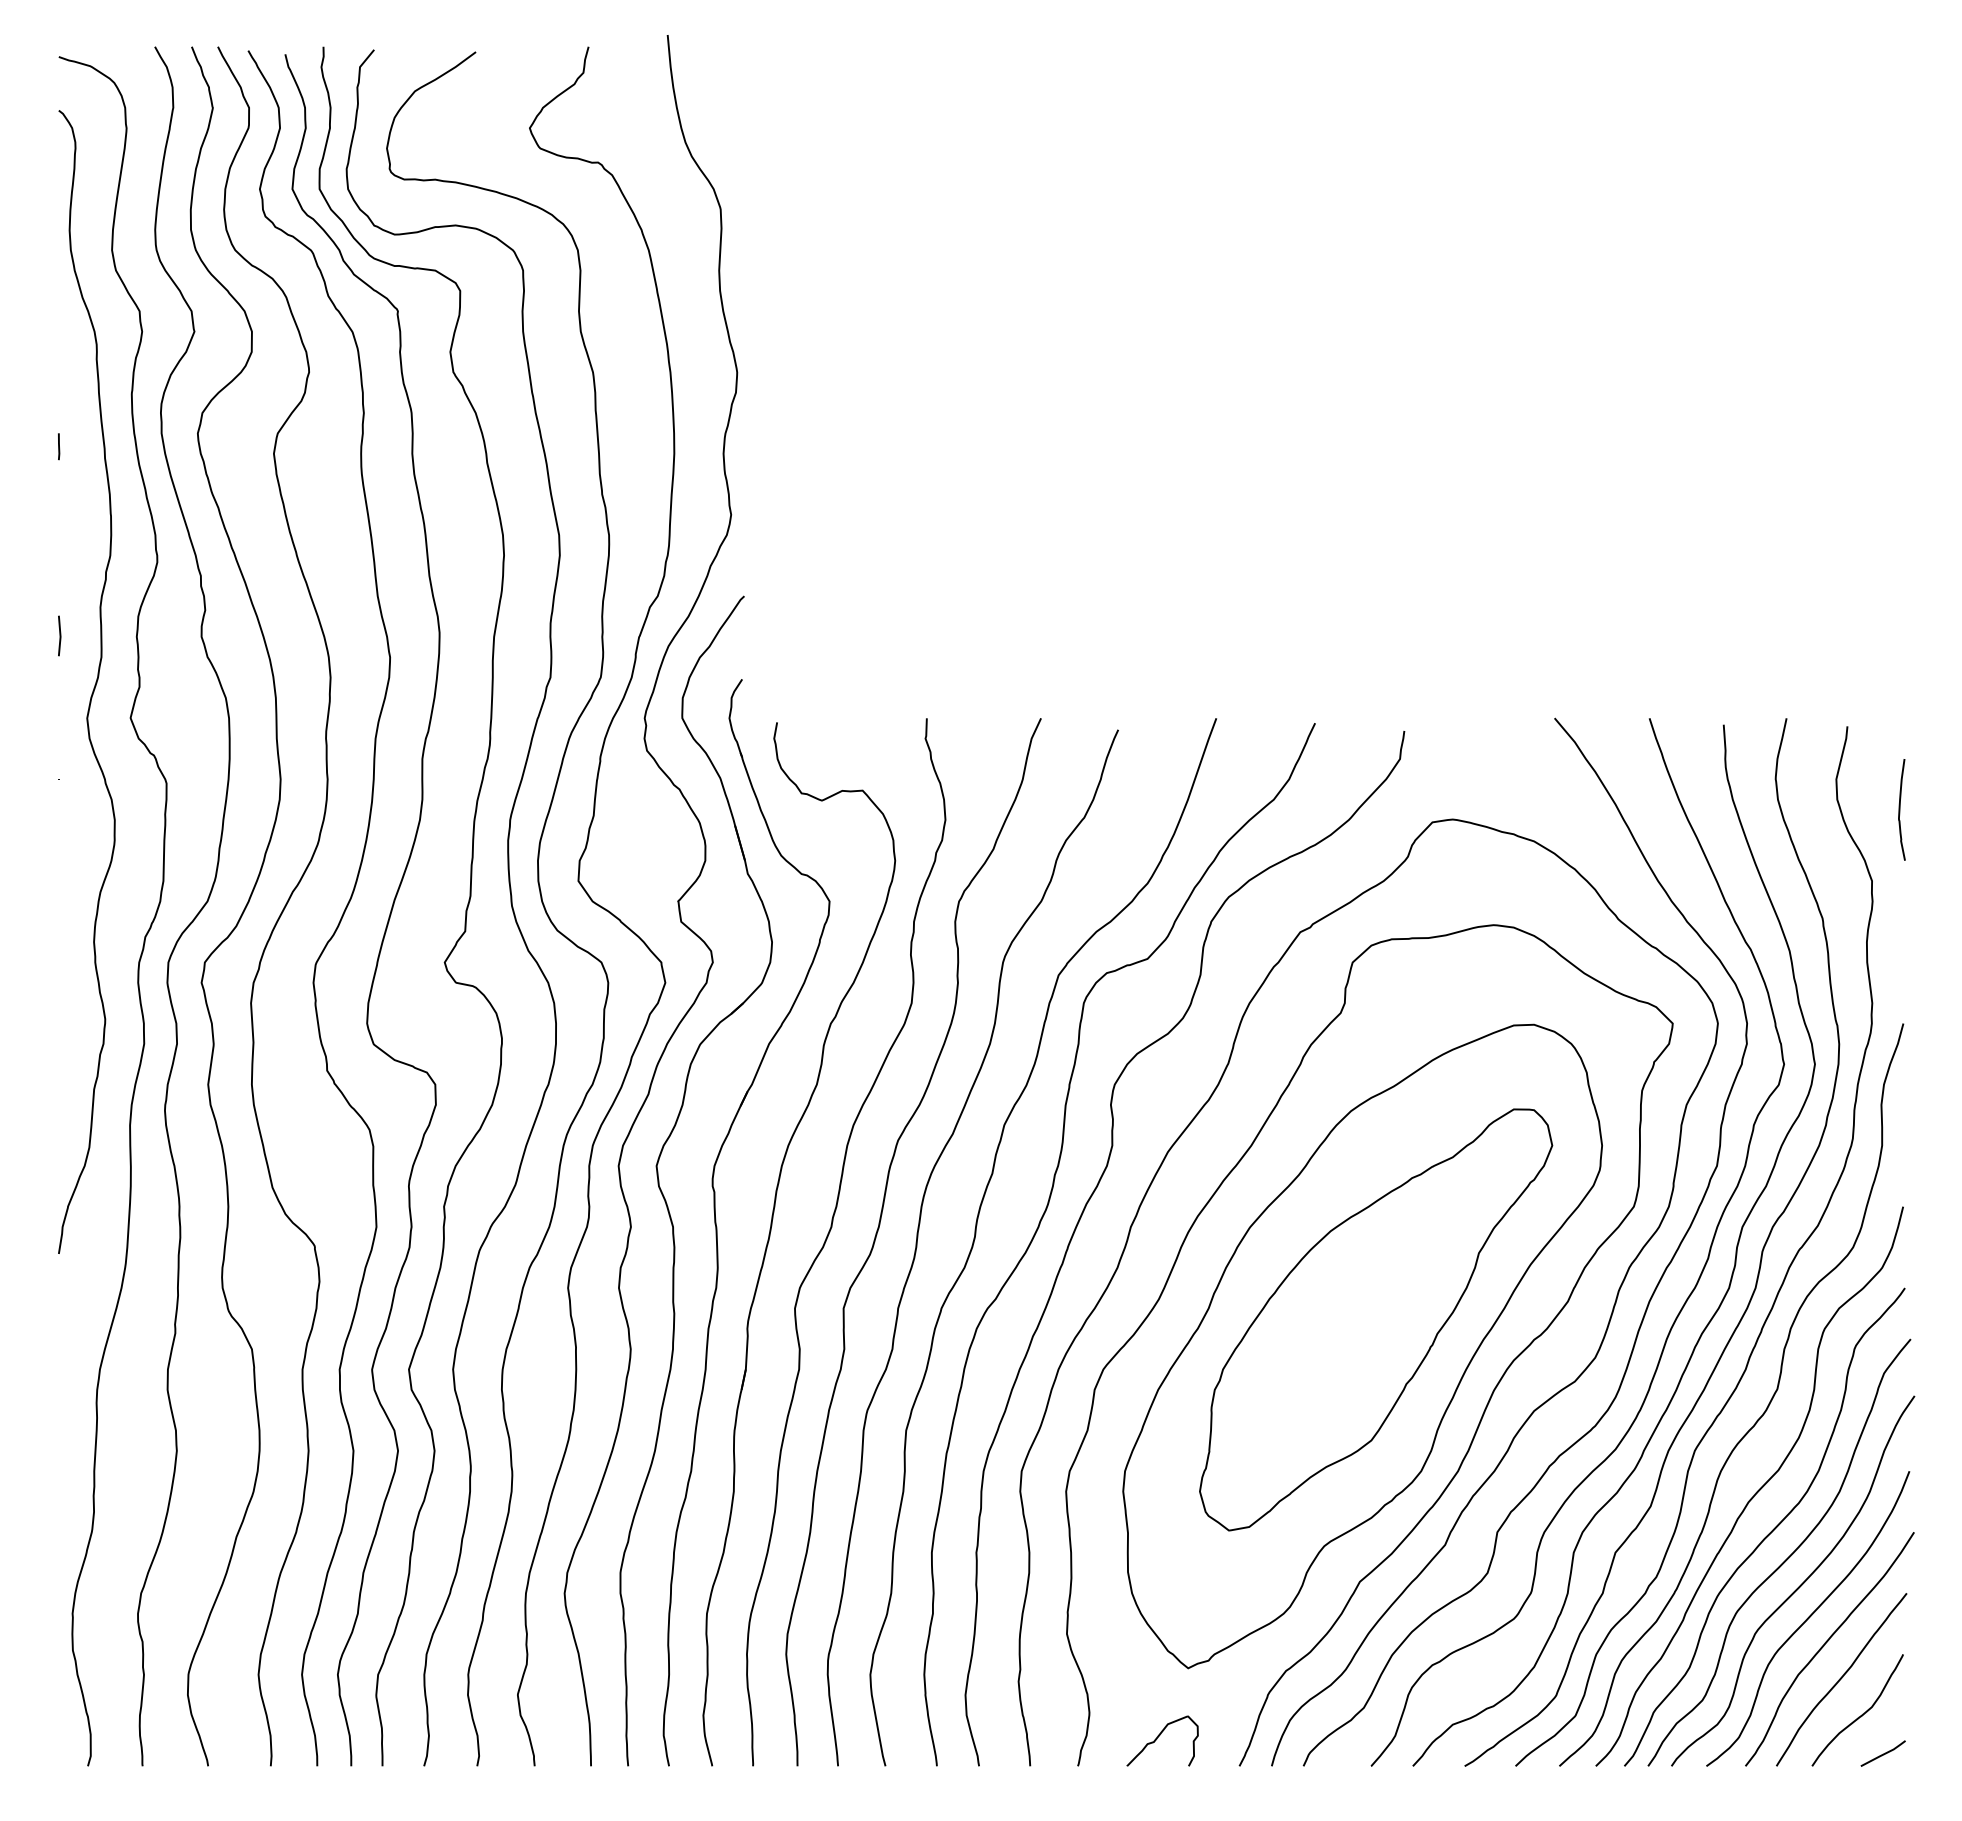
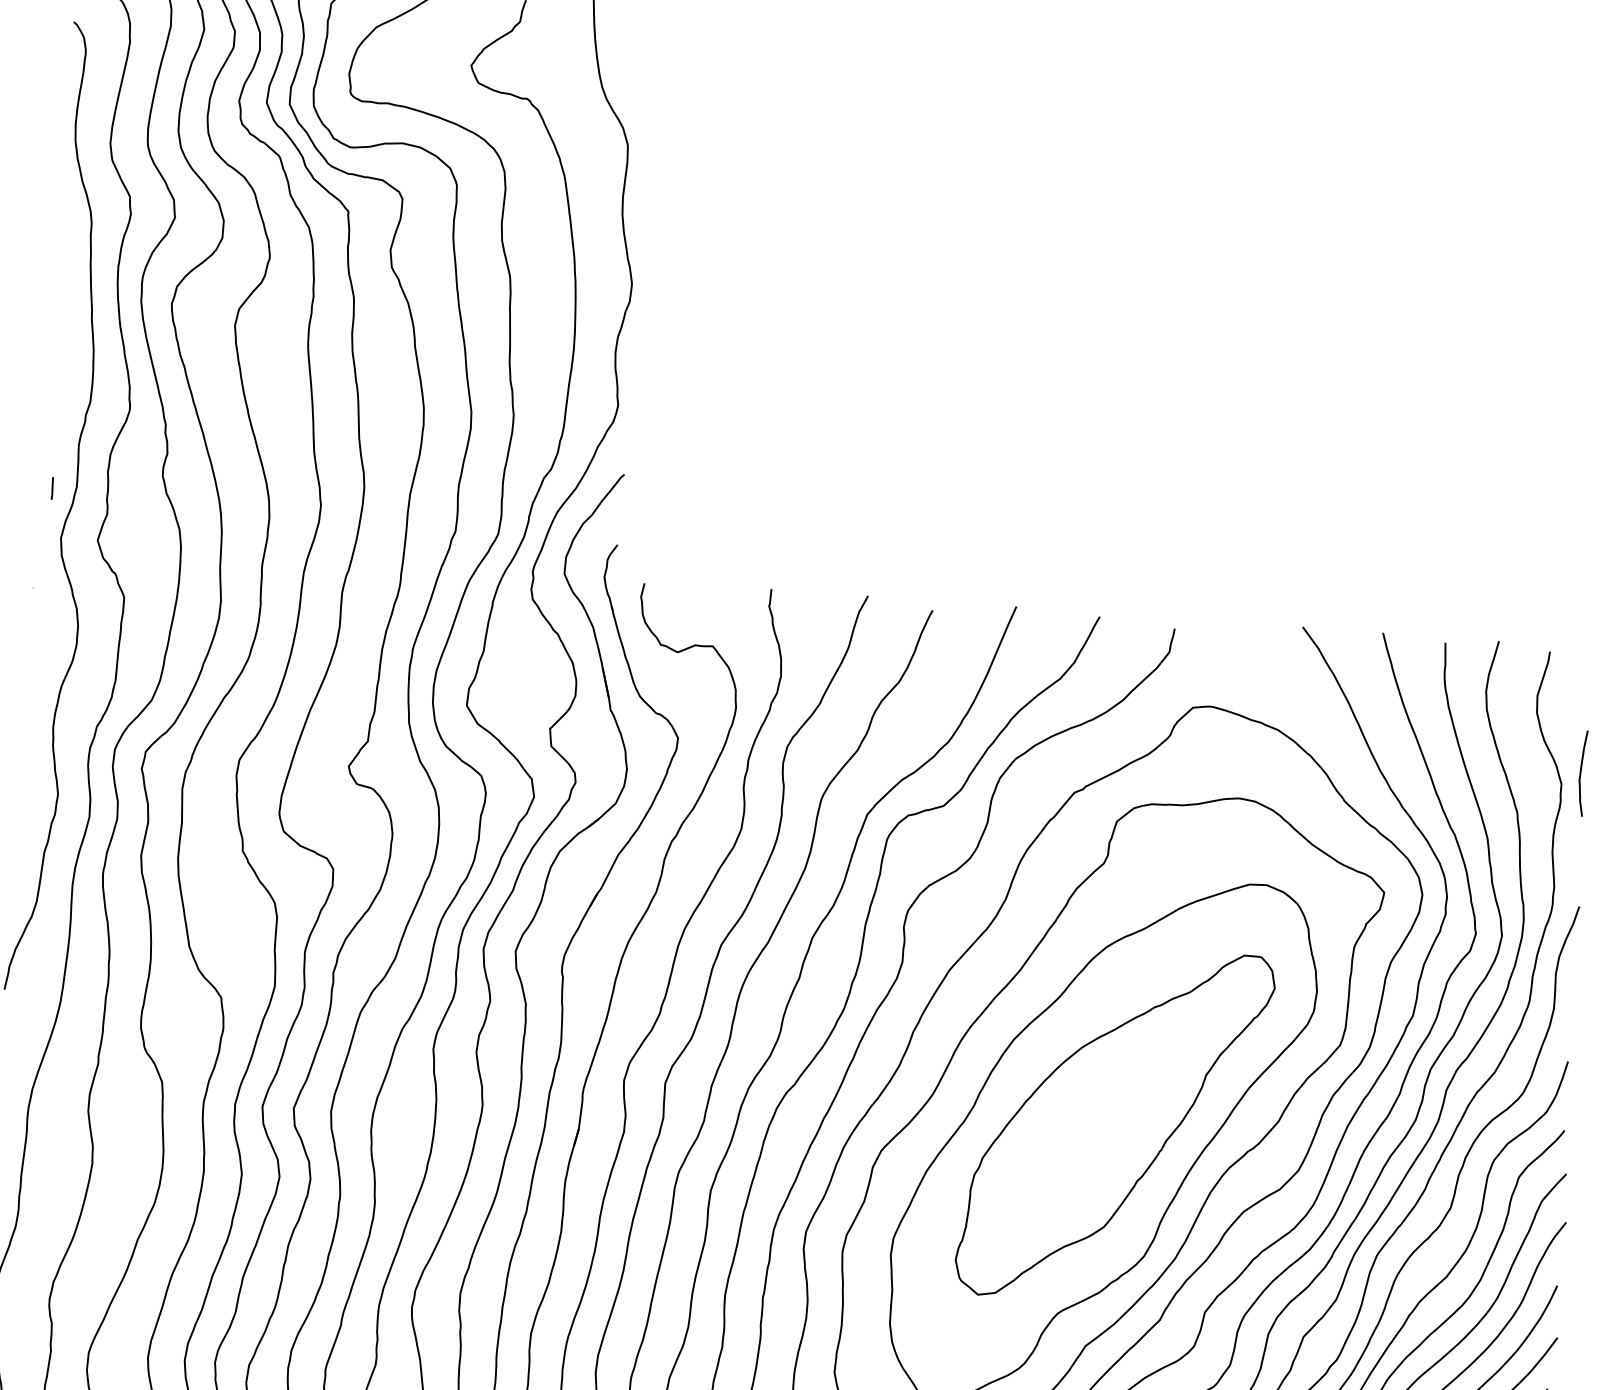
line: (59, 446) -> (52, 488), moved
line: (59, 635) -> (42, 466), removed
curve: (1900, 809) -> (1581, 773), moved

